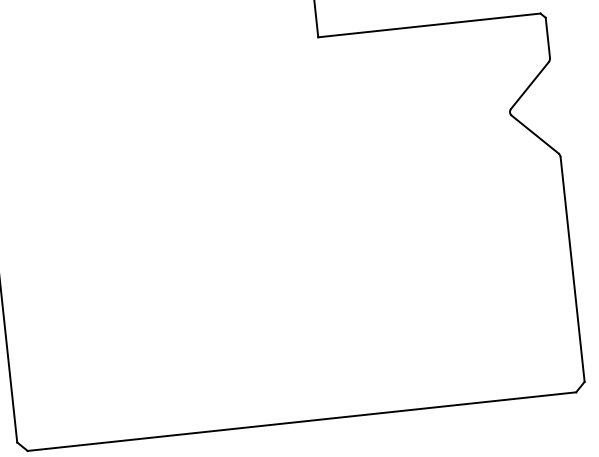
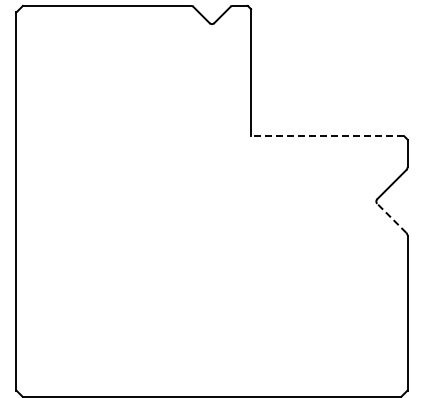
line: (429, 25) -> (327, 136), solid -> dashed
line: (534, 134) -> (391, 218), solid -> dashed

